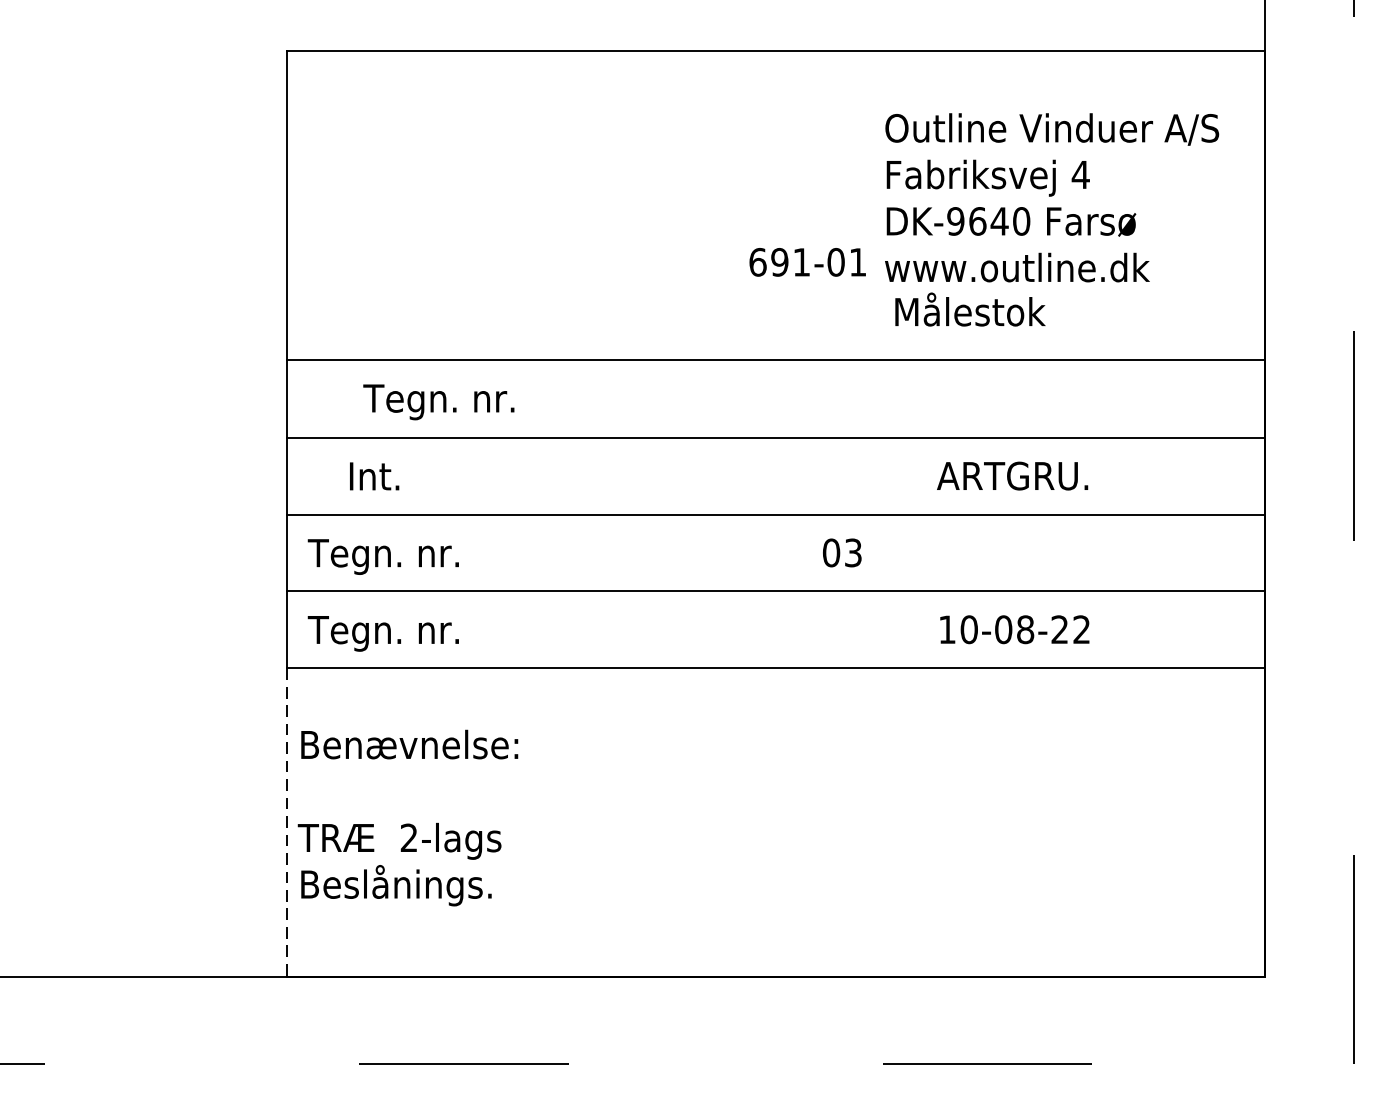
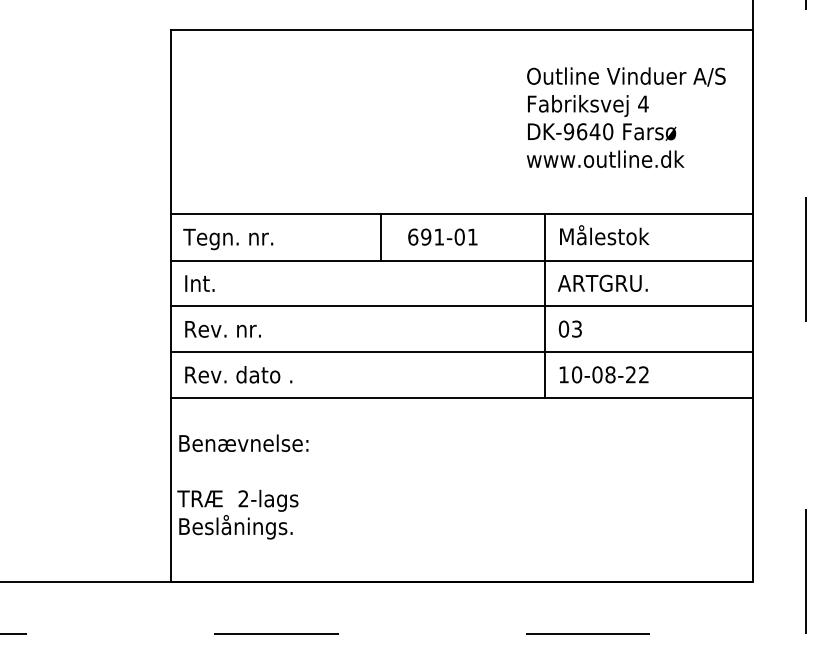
text: (807, 261) -> (442, 236), moved
text: (970, 309) -> (604, 235), moved
line: (639, 399) -> (380, 237), added
text: (439, 402) -> (228, 239), moved
text: (373, 476) -> (199, 283), moved
line: (916, 513) -> (545, 305), added
text: (840, 551) -> (569, 328), moved
text: (383, 556) -> (228, 331), Tegn. nr. -> Rev. nr.
text: (399, 632) -> (237, 376), Tegn. nr. -> Rev. dato .
line: (288, 822) -> (171, 489), dashed -> solid

